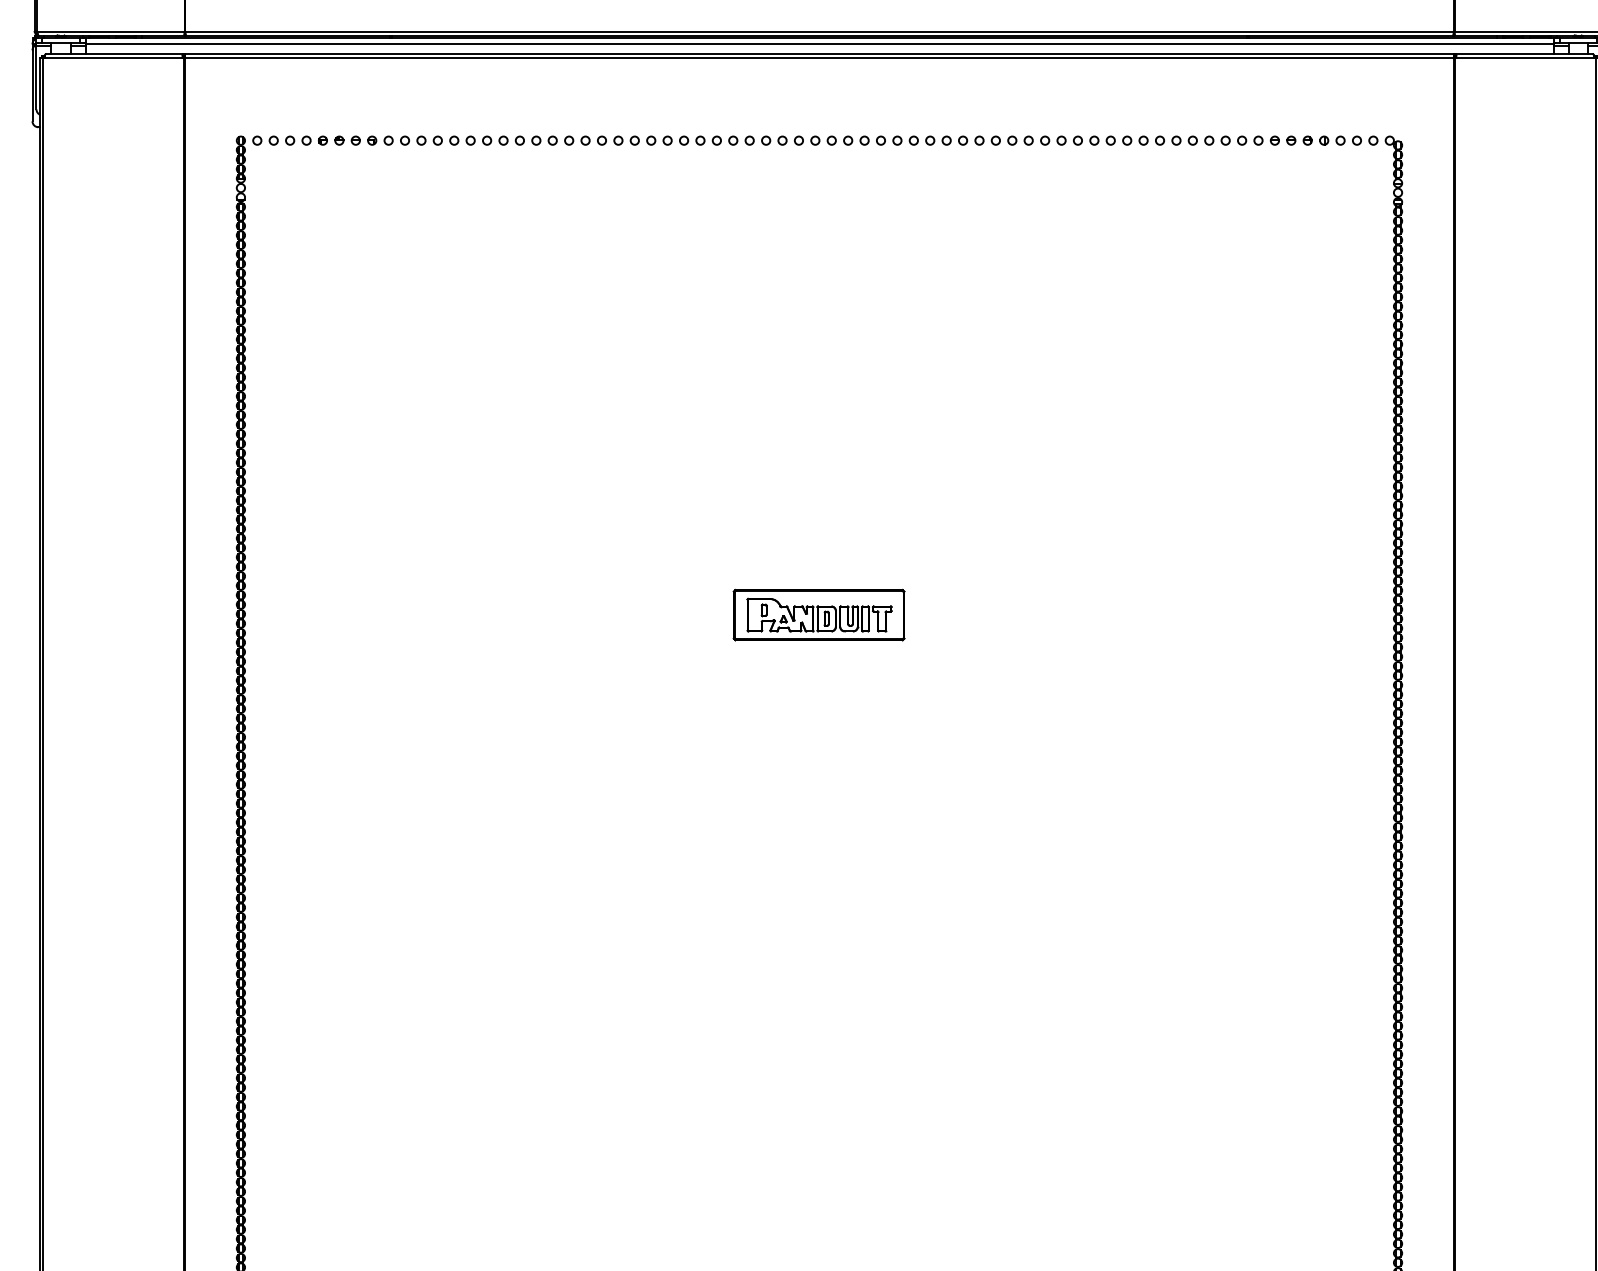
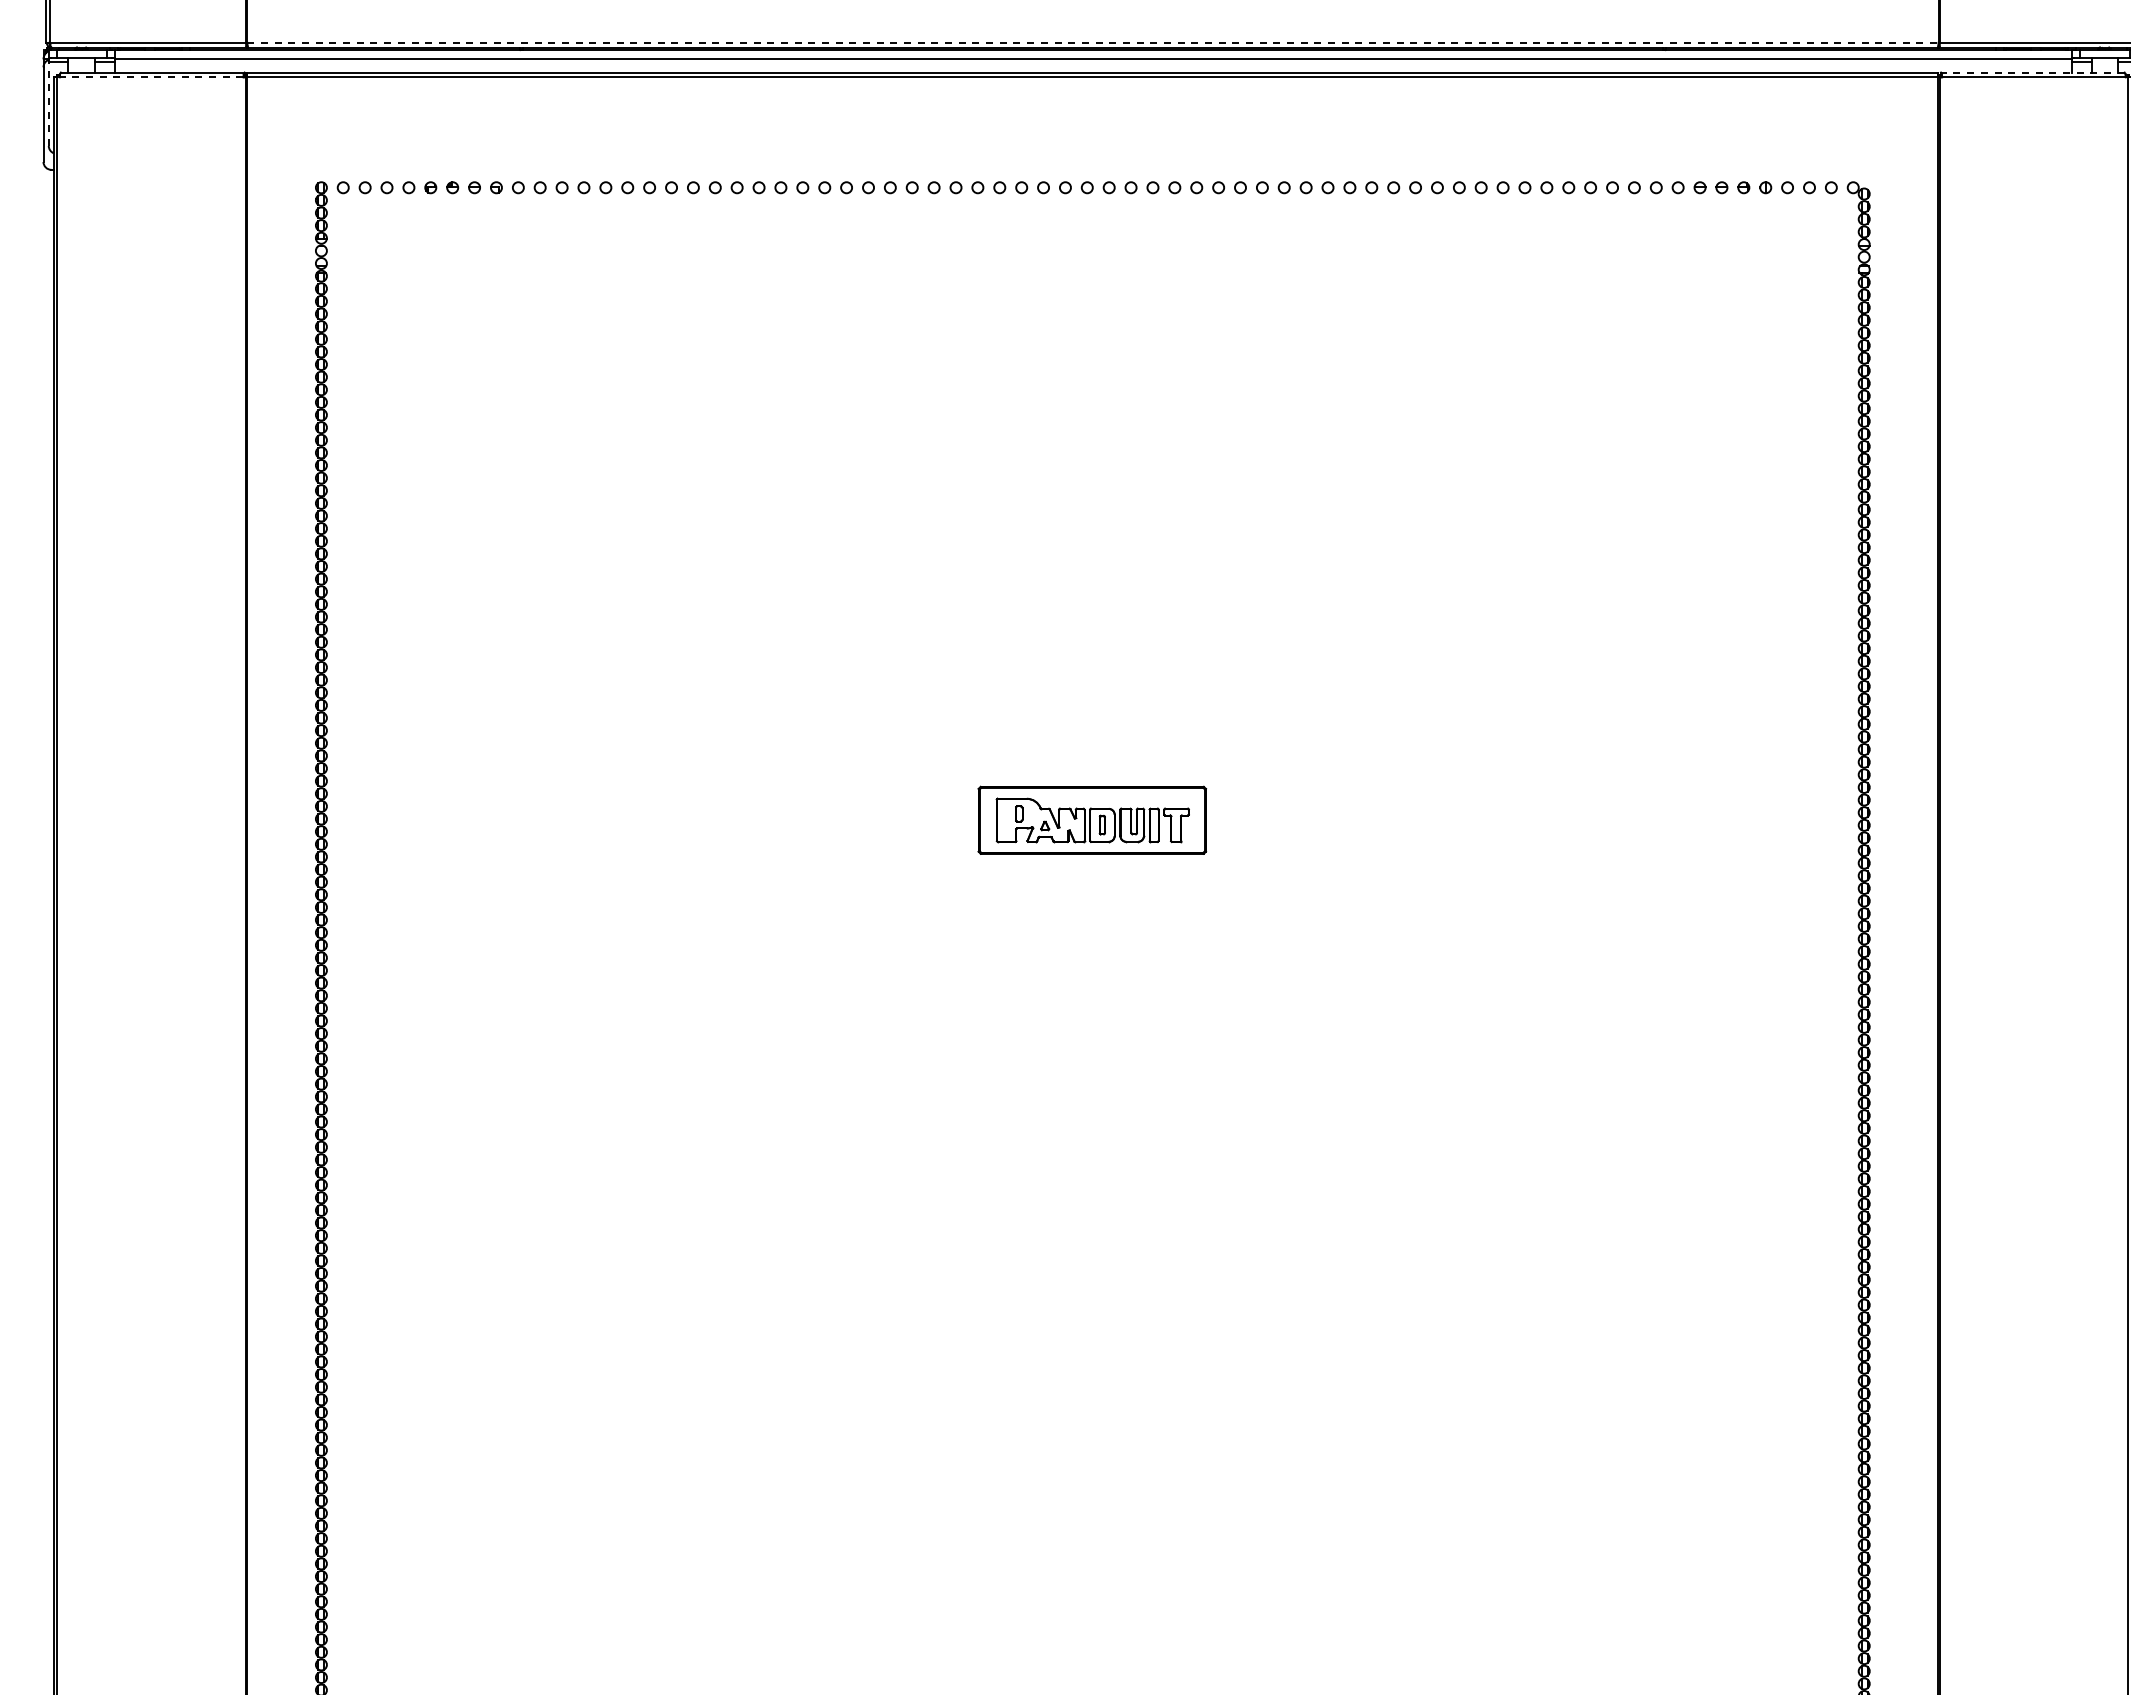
line: (819, 31) -> (1092, 42), solid -> dashed
line: (1524, 54) -> (2032, 72), solid -> dashed
line: (113, 58) -> (151, 77), solid -> dashed
line: (36, 77) -> (48, 103), solid -> dashed

